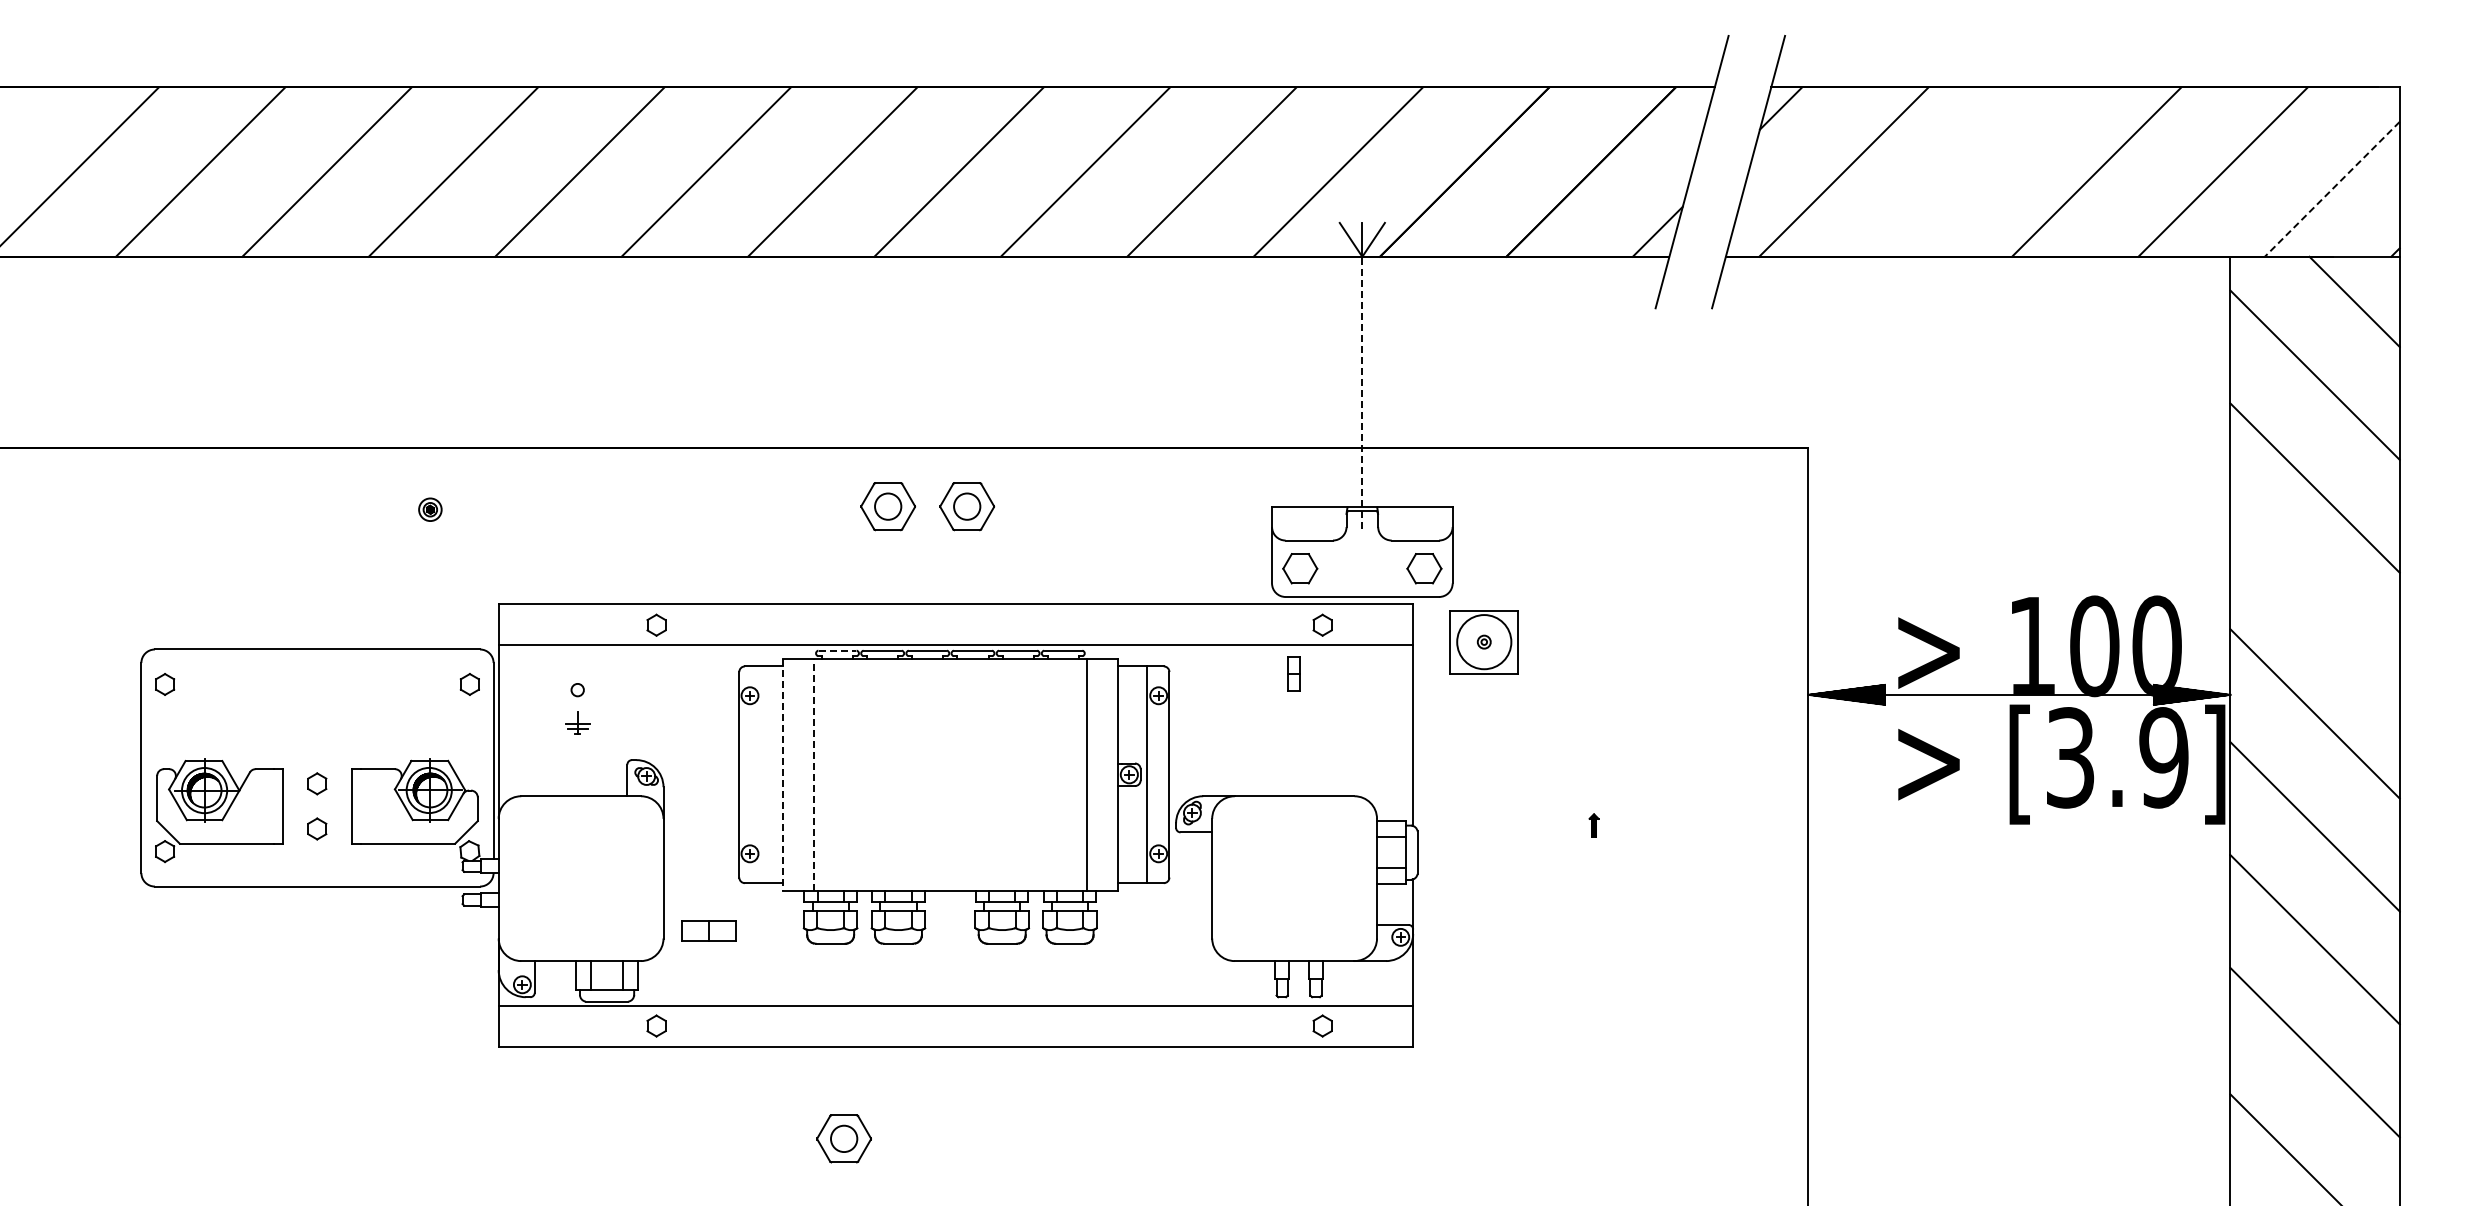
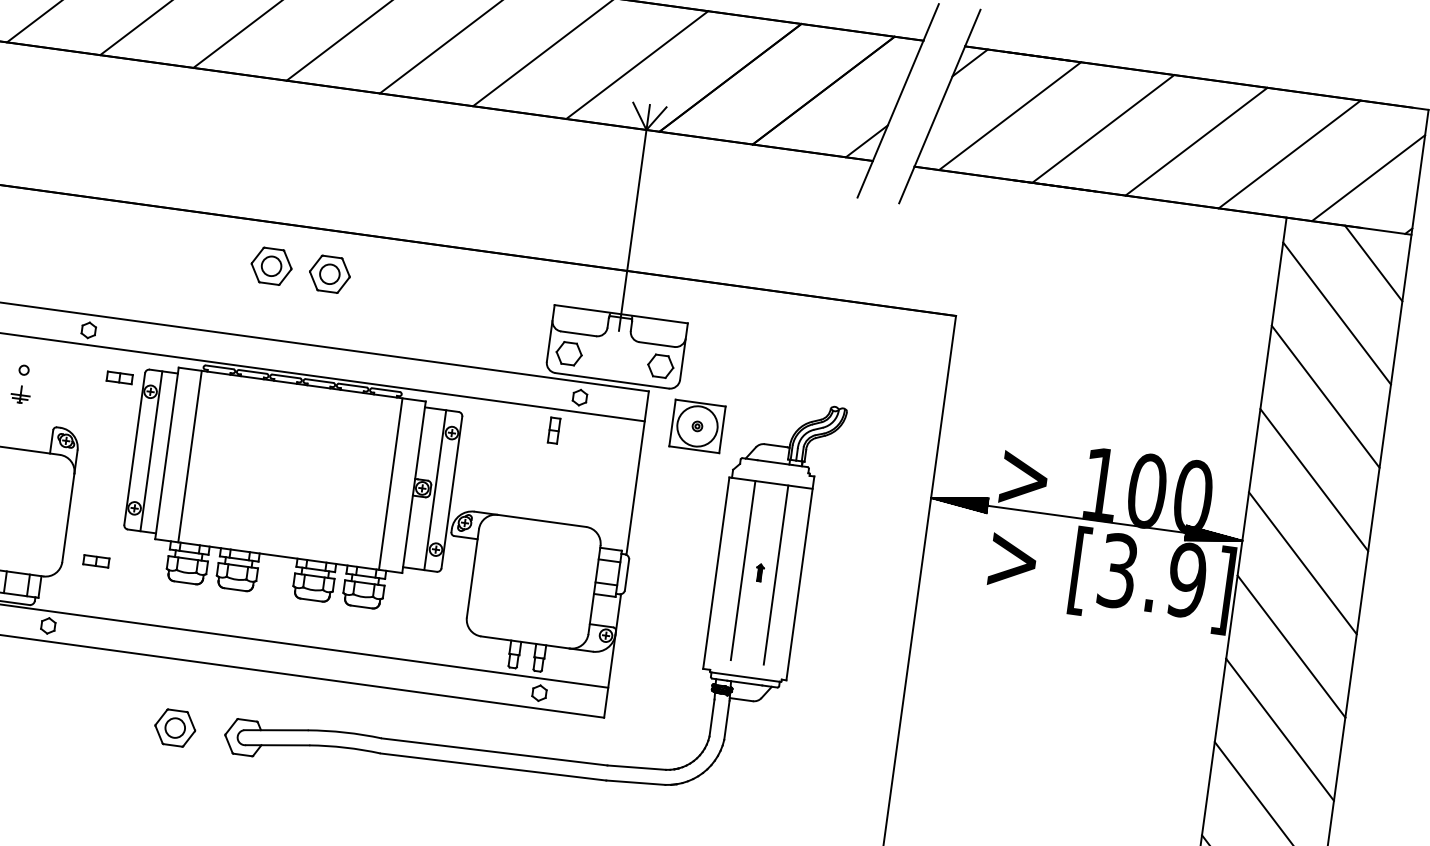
line: (1969, 171) -> (1102, 128), added
line: (2331, 189) -> (1367, 178), dashed -> solid
line: (1362, 392) -> (632, 230), dashed -> solid
line: (2314, 600) -> (1313, 479), added
line: (837, 650) -> (219, 367), dashed -> solid
part: (705, 682) -> (119, 377), added
line: (761, 774) -> (151, 451), added
line: (814, 774) -> (190, 456), dashed -> solid
line: (783, 775) -> (167, 453), dashed -> solid
part: (708, 931) -> (96, 561), size x0.62
part: (1307, 1110) -> (519, 753), added

